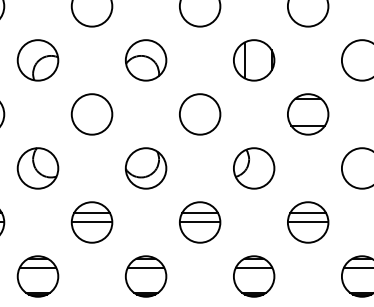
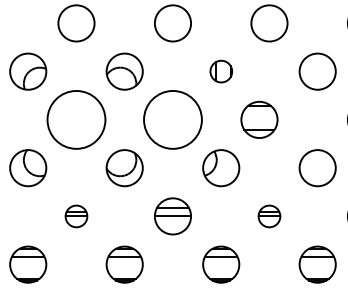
part: (254, 60) -> (221, 71), size x0.6
circle: (92, 113) -> (76, 119), size x1.6
circle: (199, 113) -> (172, 119), size x1.6
part: (308, 113) -> (259, 119), moved
part: (92, 222) -> (76, 216), size x0.6
part: (308, 222) -> (269, 216), size x0.6

